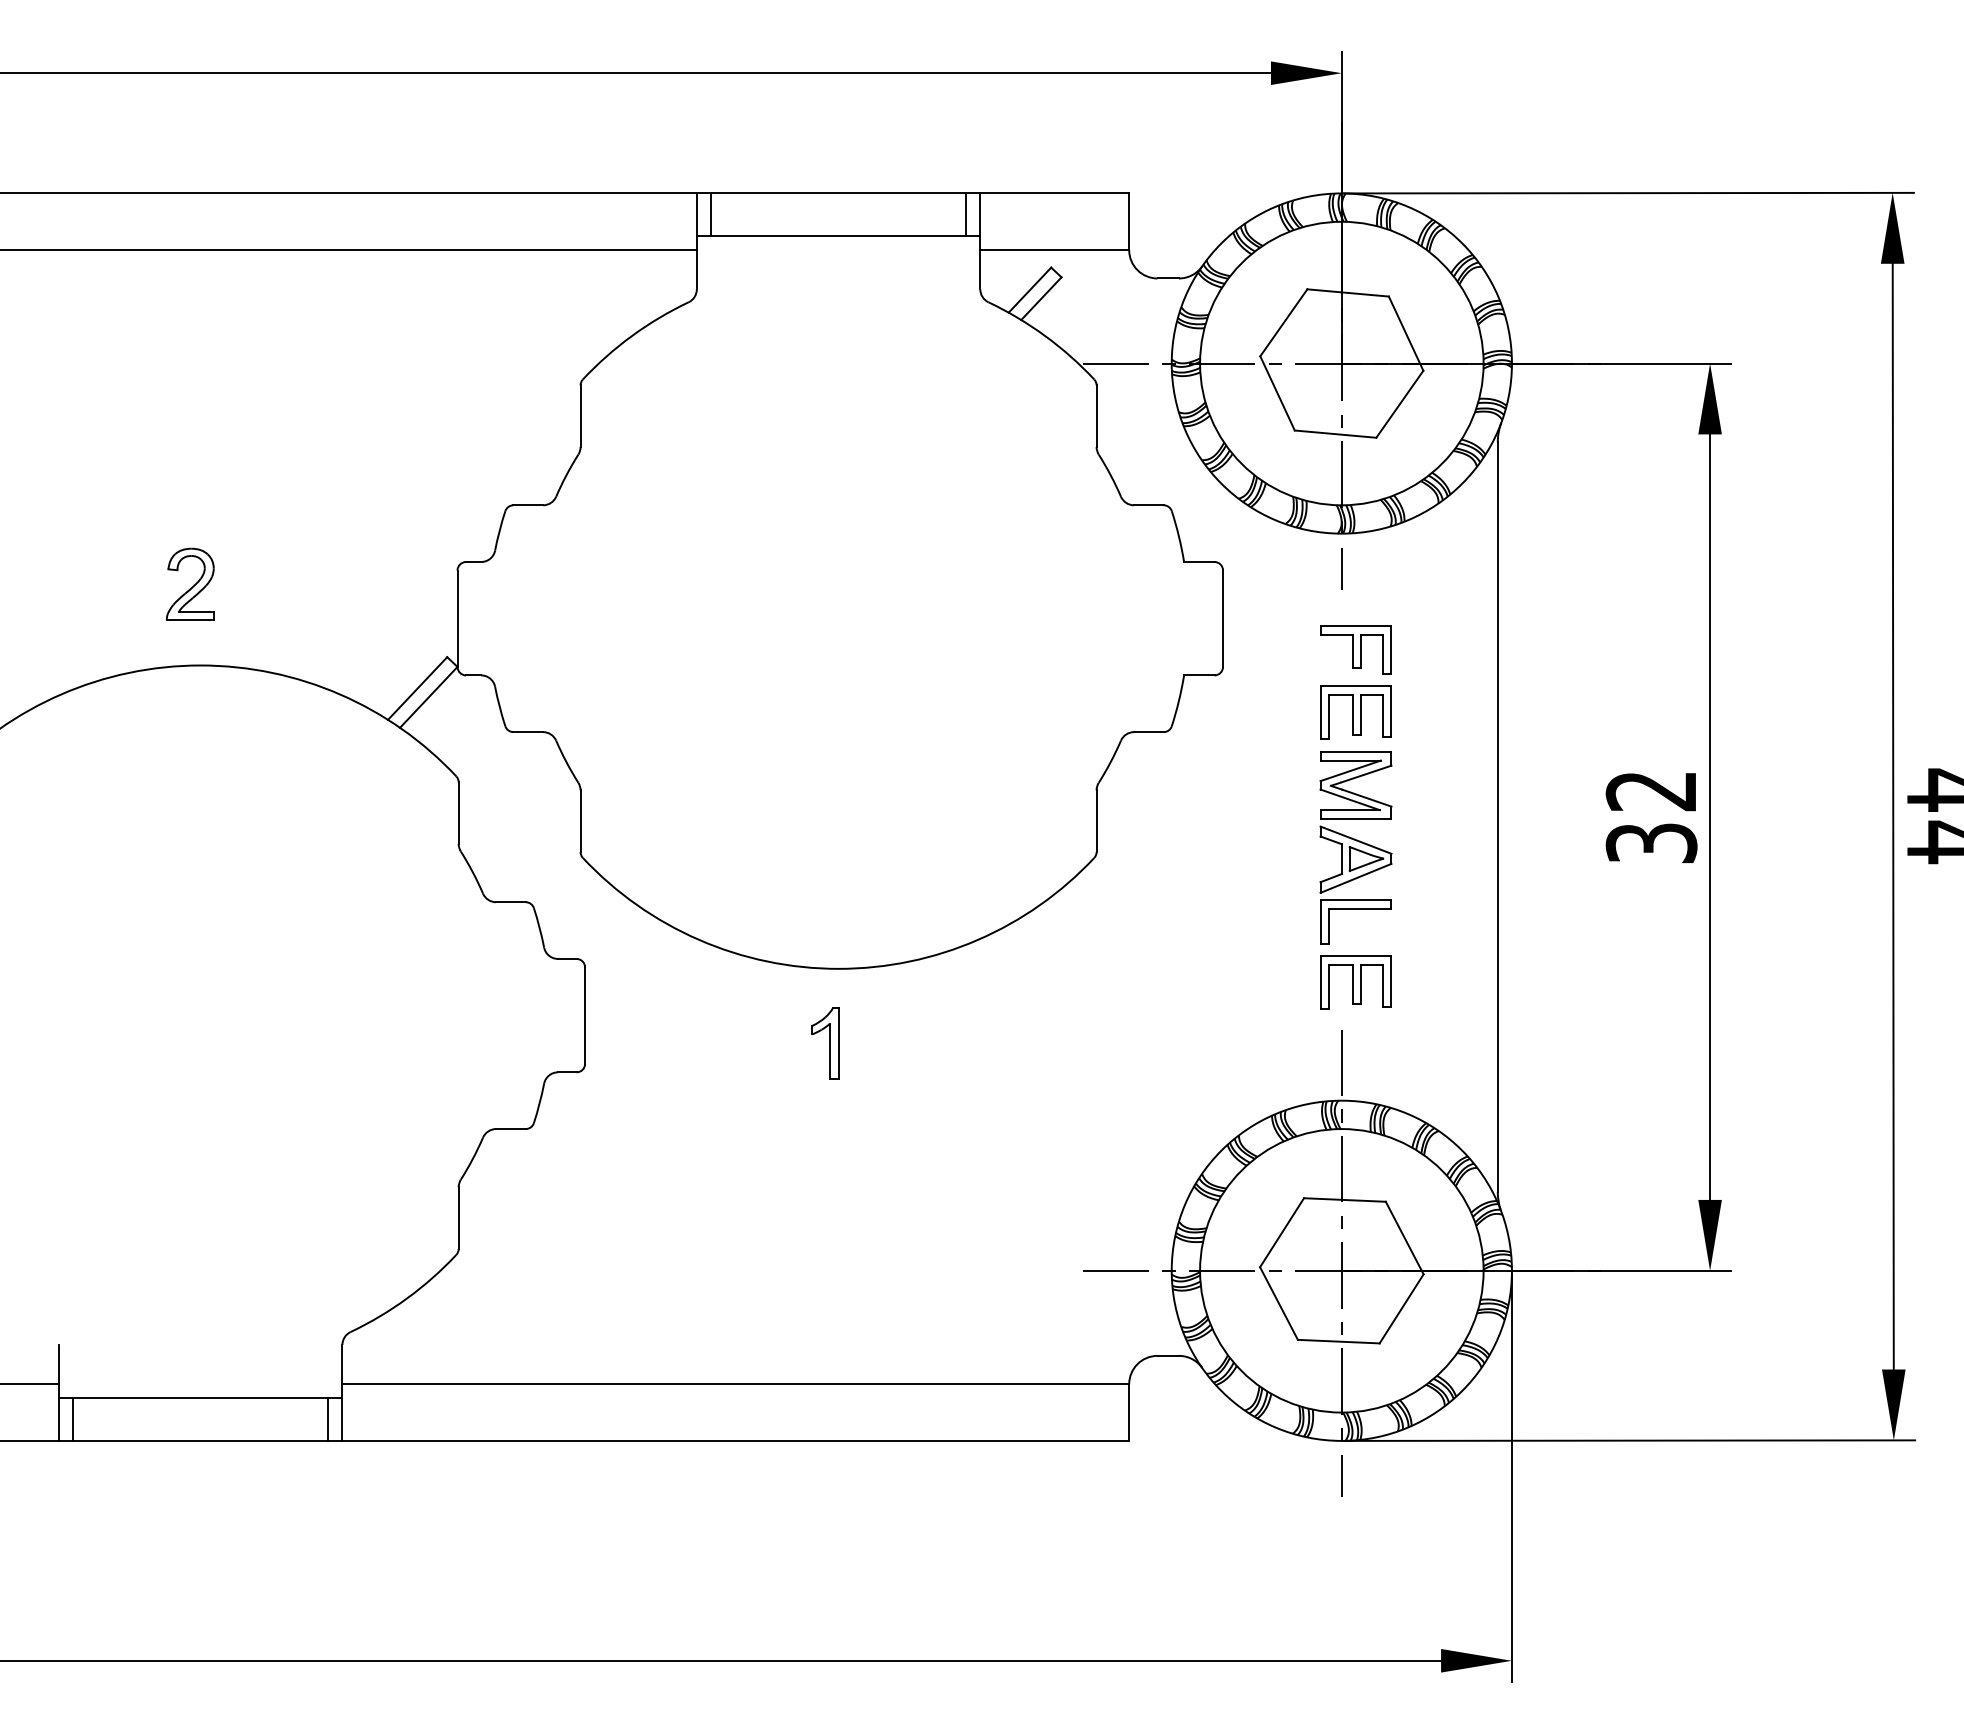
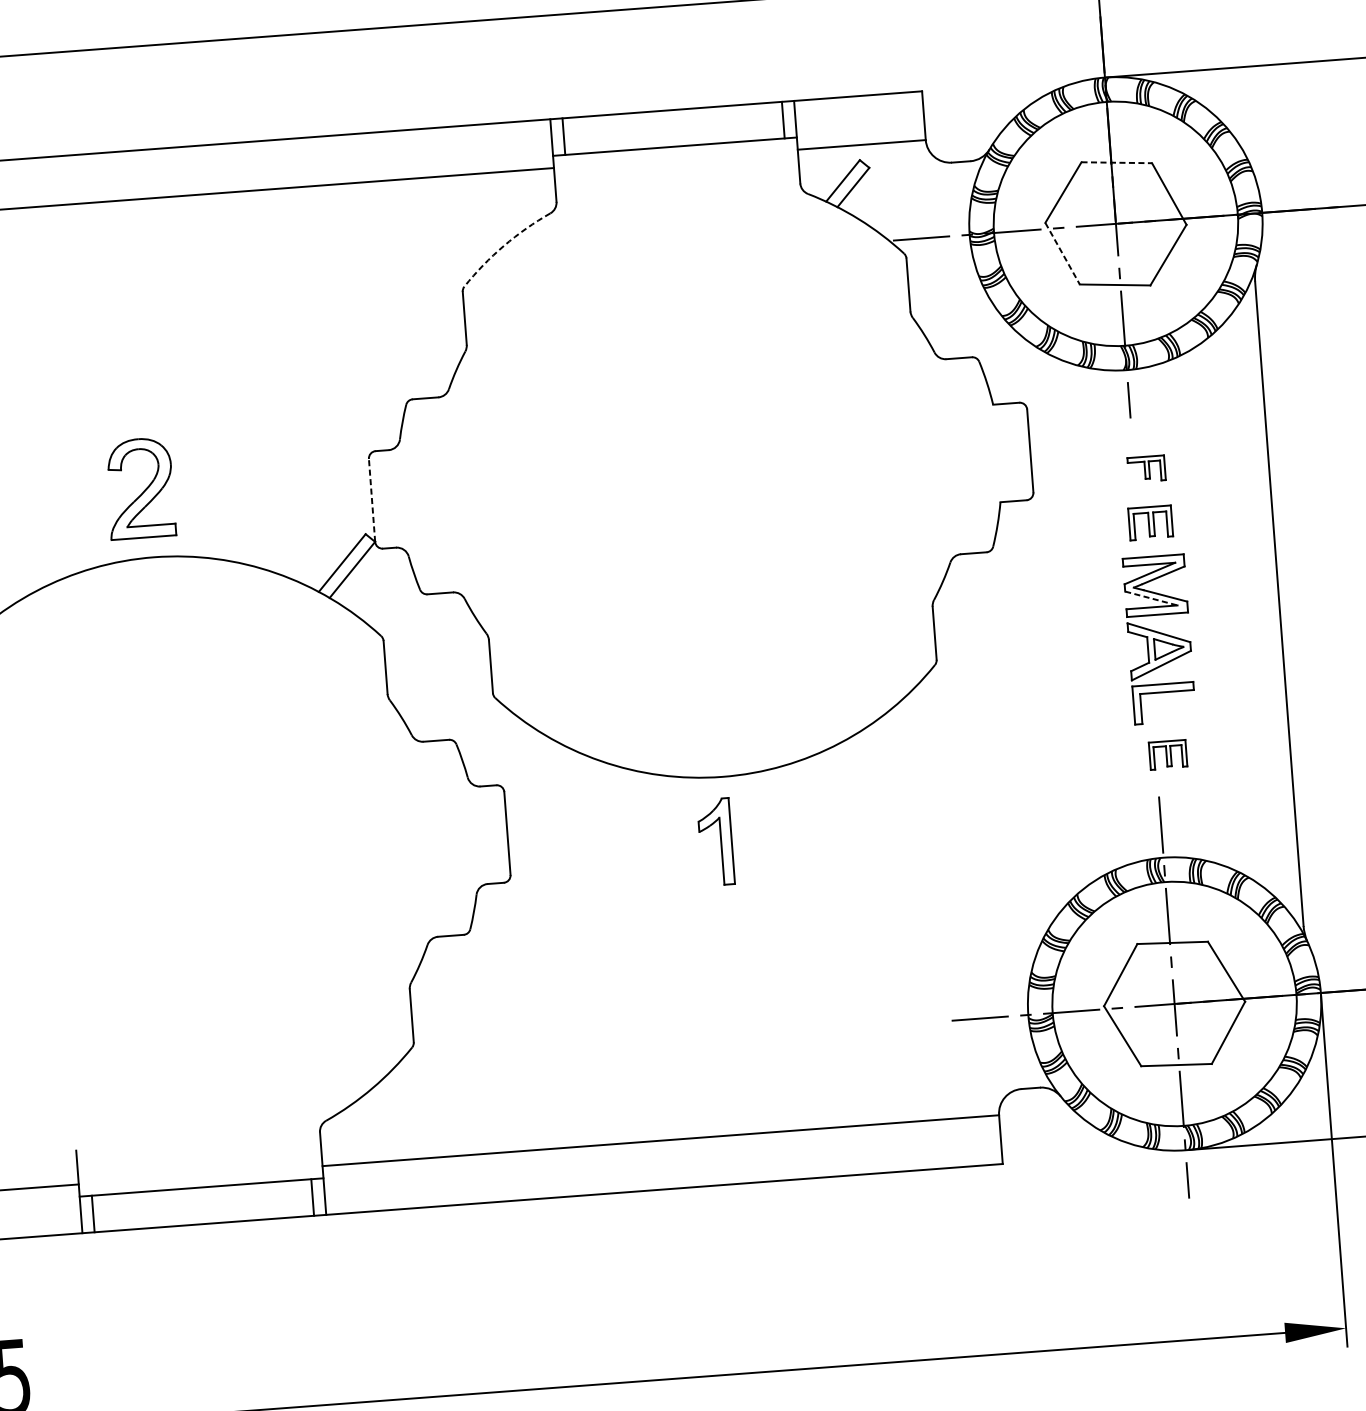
line: (1348, 292) -> (1117, 162), solid -> dashed
arc: (632, 335) -> (504, 245), solid -> dashed
line: (1277, 393) -> (1062, 253), solid -> dashed
part: (189, 583) -> (139, 487), size x1.6
line: (457, 618) -> (372, 500), solid -> dashed
part: (1355, 649) -> (1146, 468), size x0.6
part: (1355, 712) -> (1150, 523), size x0.7
line: (1350, 800) -> (1151, 599), solid -> dashed
part: (1355, 982) -> (1167, 755), size x0.6
part: (825, 1043) -> (715, 841), size x1.4

